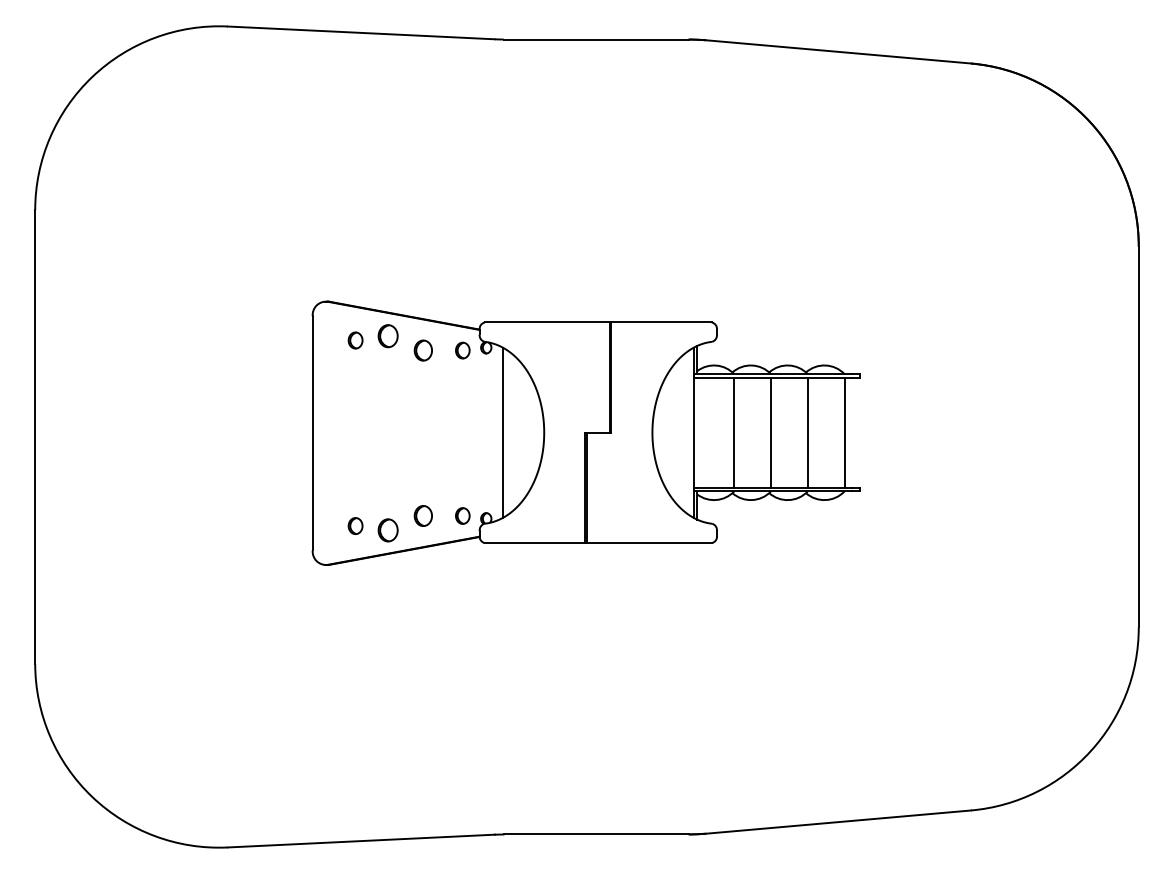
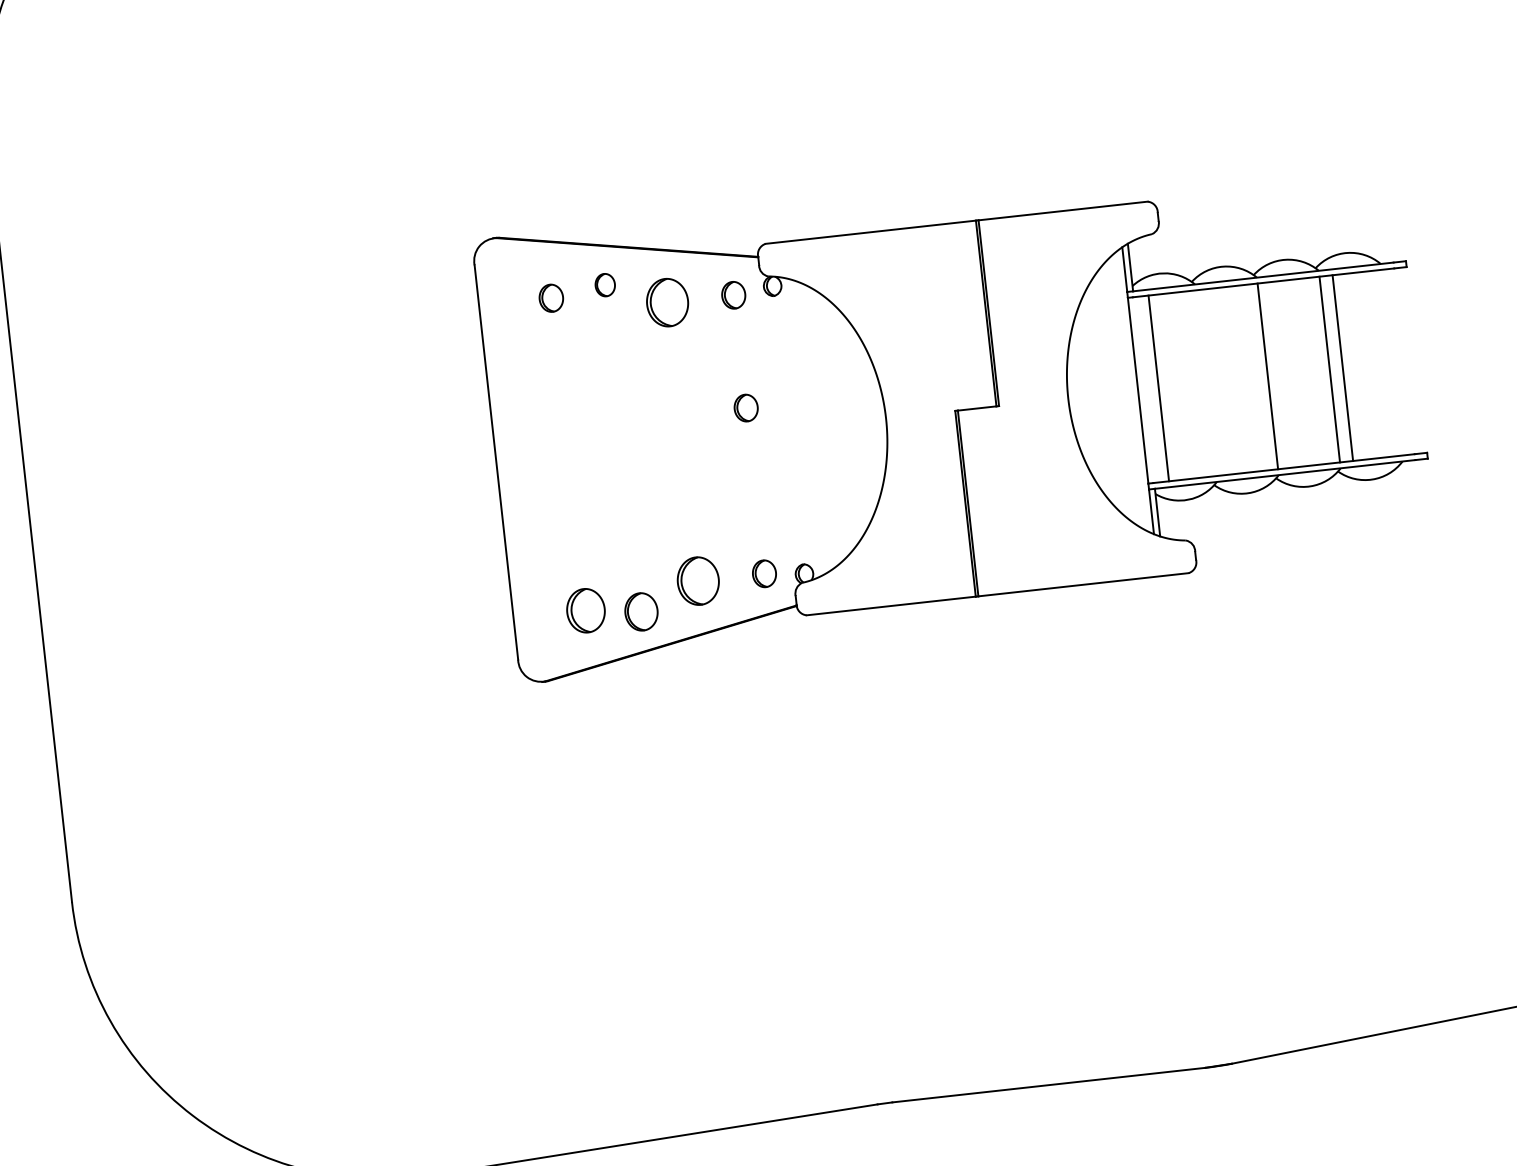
part: (387, 336) -> (604, 285), size x0.6
part: (422, 350) -> (665, 302), size x1.4
part: (462, 417) -> (745, 408), added
line: (502, 432) -> (815, 425), removed
line: (734, 432) -> (1159, 387), moved
line: (844, 432) -> (1342, 367), moved
part: (422, 515) -> (696, 580), size x1.4
part: (355, 525) -> (585, 609), size x1.6

